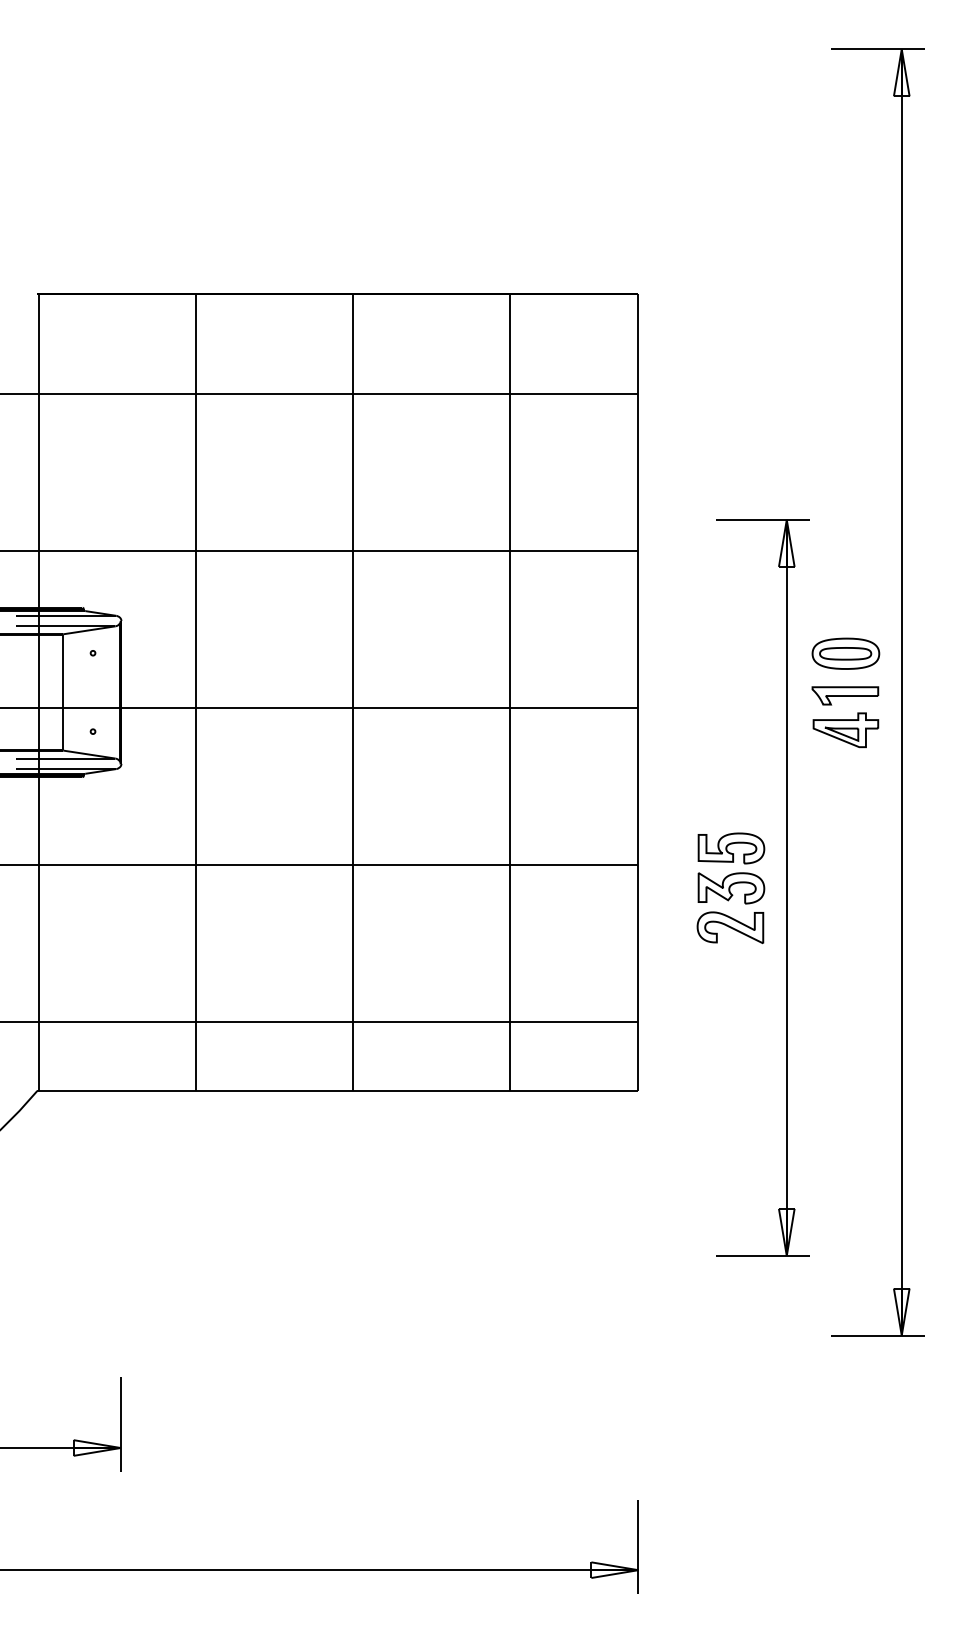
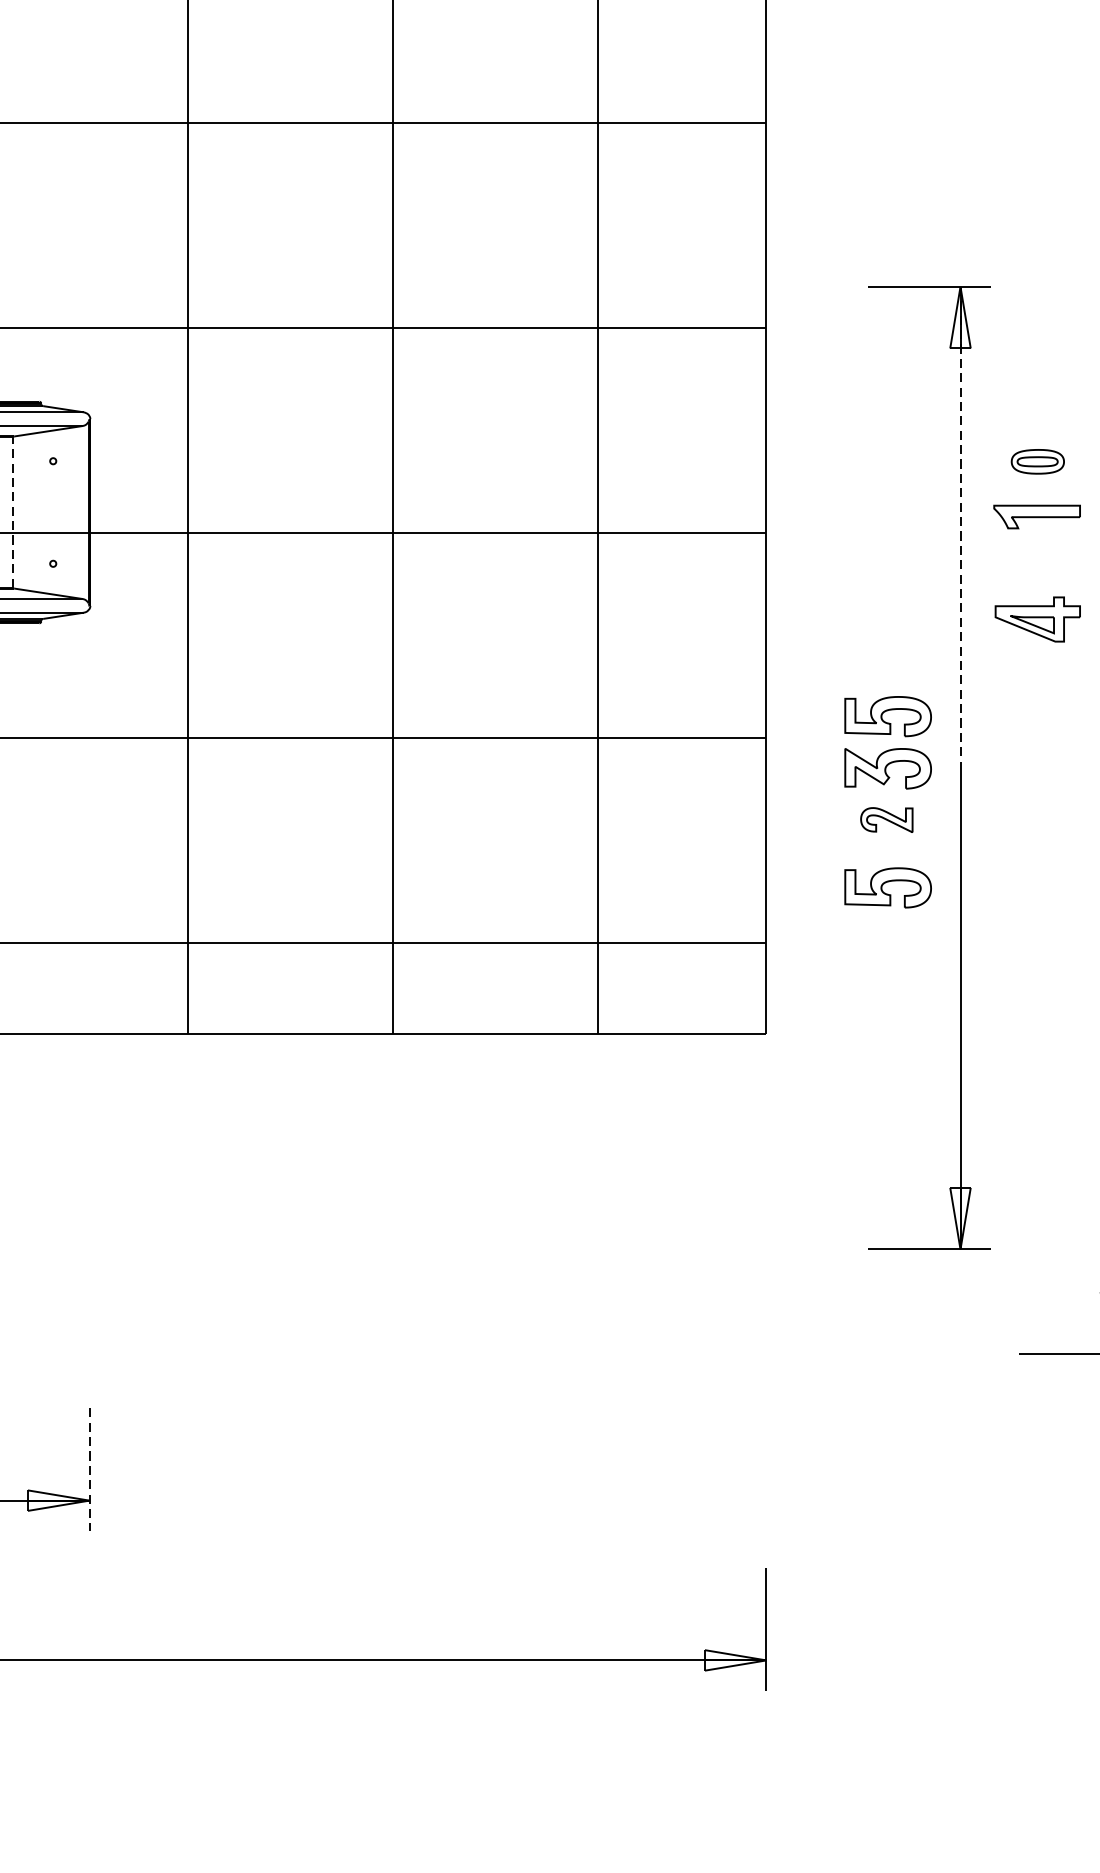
part: (845, 653) -> (1037, 461), size x0.6
line: (62, 692) -> (13, 512), solid -> dashed
line: (786, 704) -> (960, 528), solid -> dashed
part: (845, 730) -> (1037, 619), moved
part: (730, 927) -> (886, 819), size x0.6
part: (731, 979) -> (888, 887), added
line: (120, 1424) -> (89, 1469), solid -> dashed

